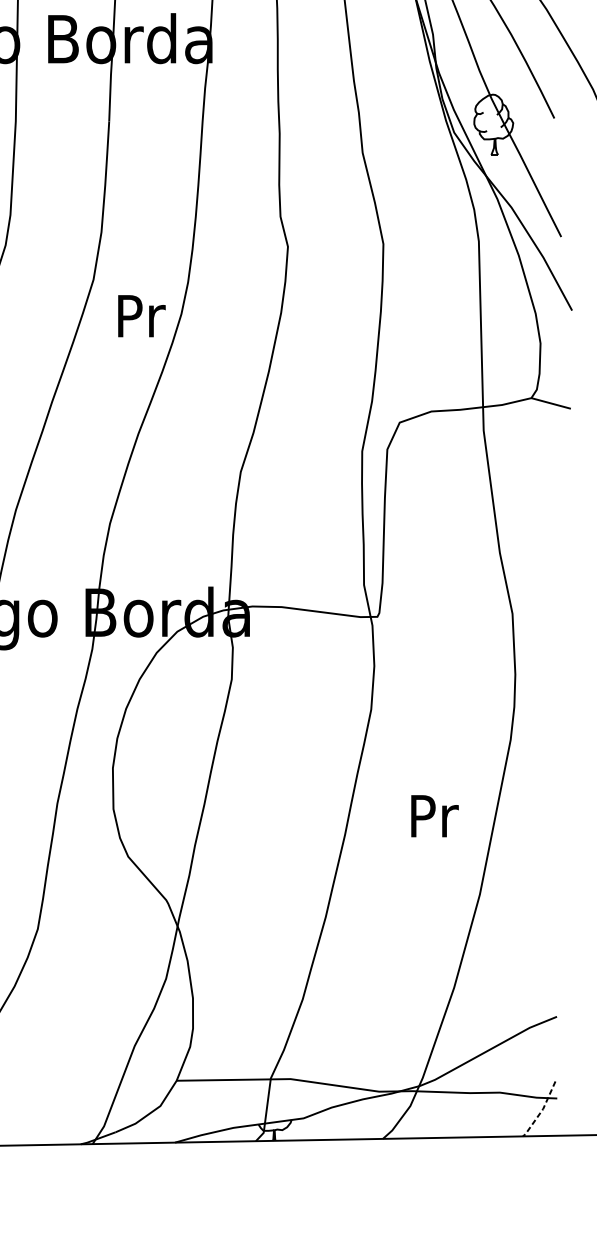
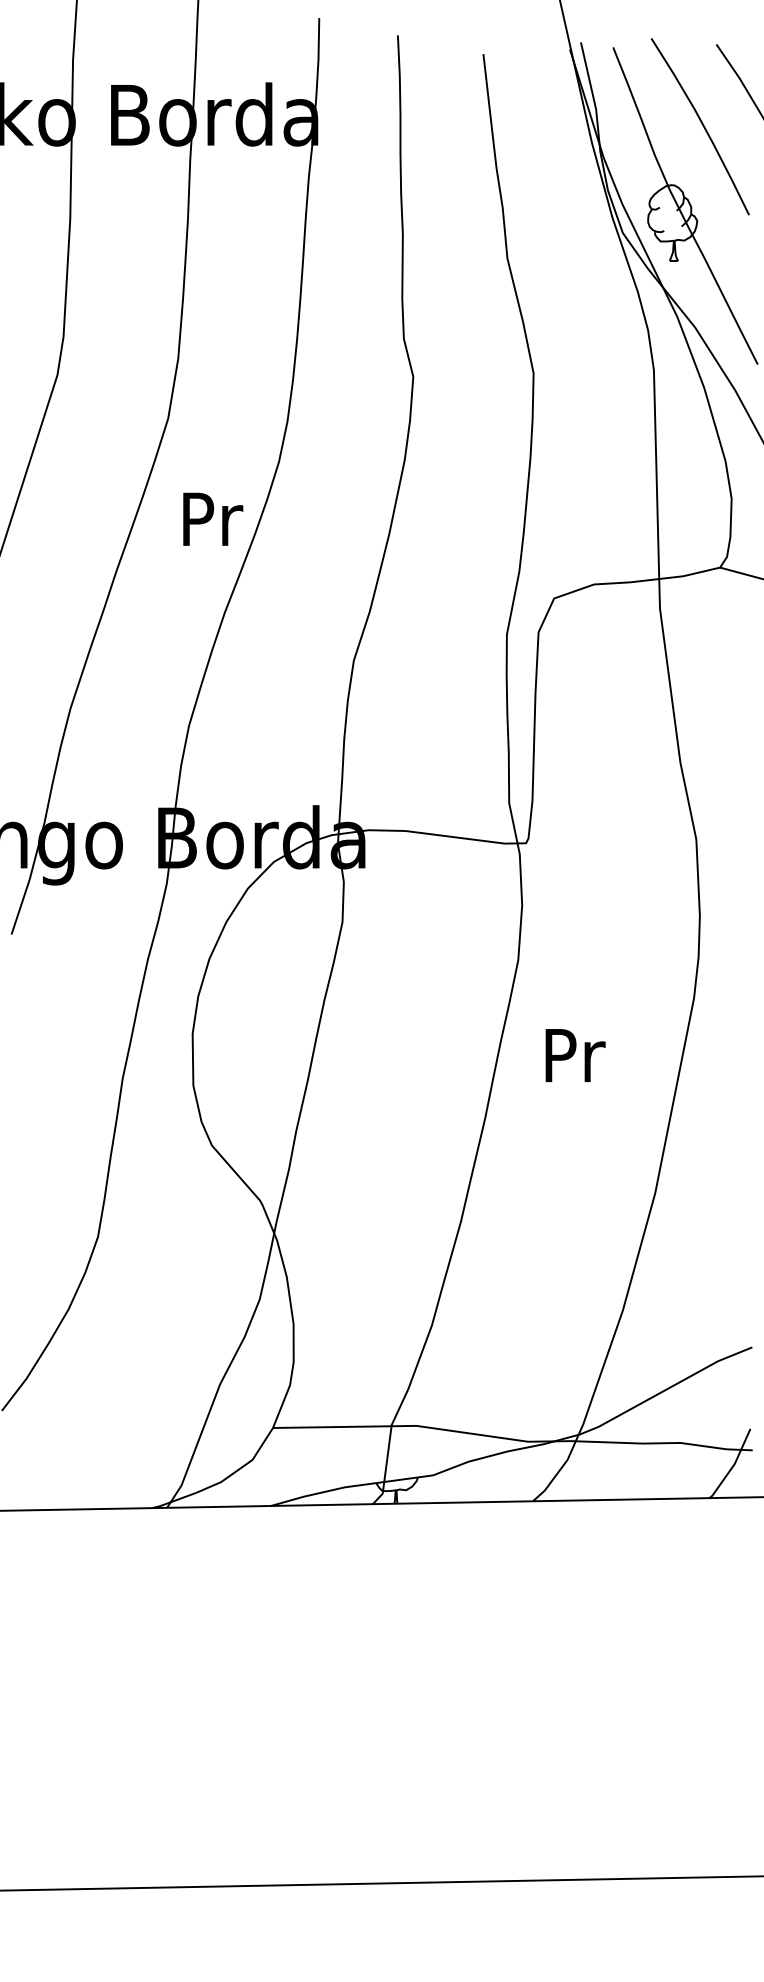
text: (142, 315) -> (213, 518), moved
text: (434, 816) -> (575, 1055), moved
line: (542, 1111) -> (733, 1466), dashed -> solid

